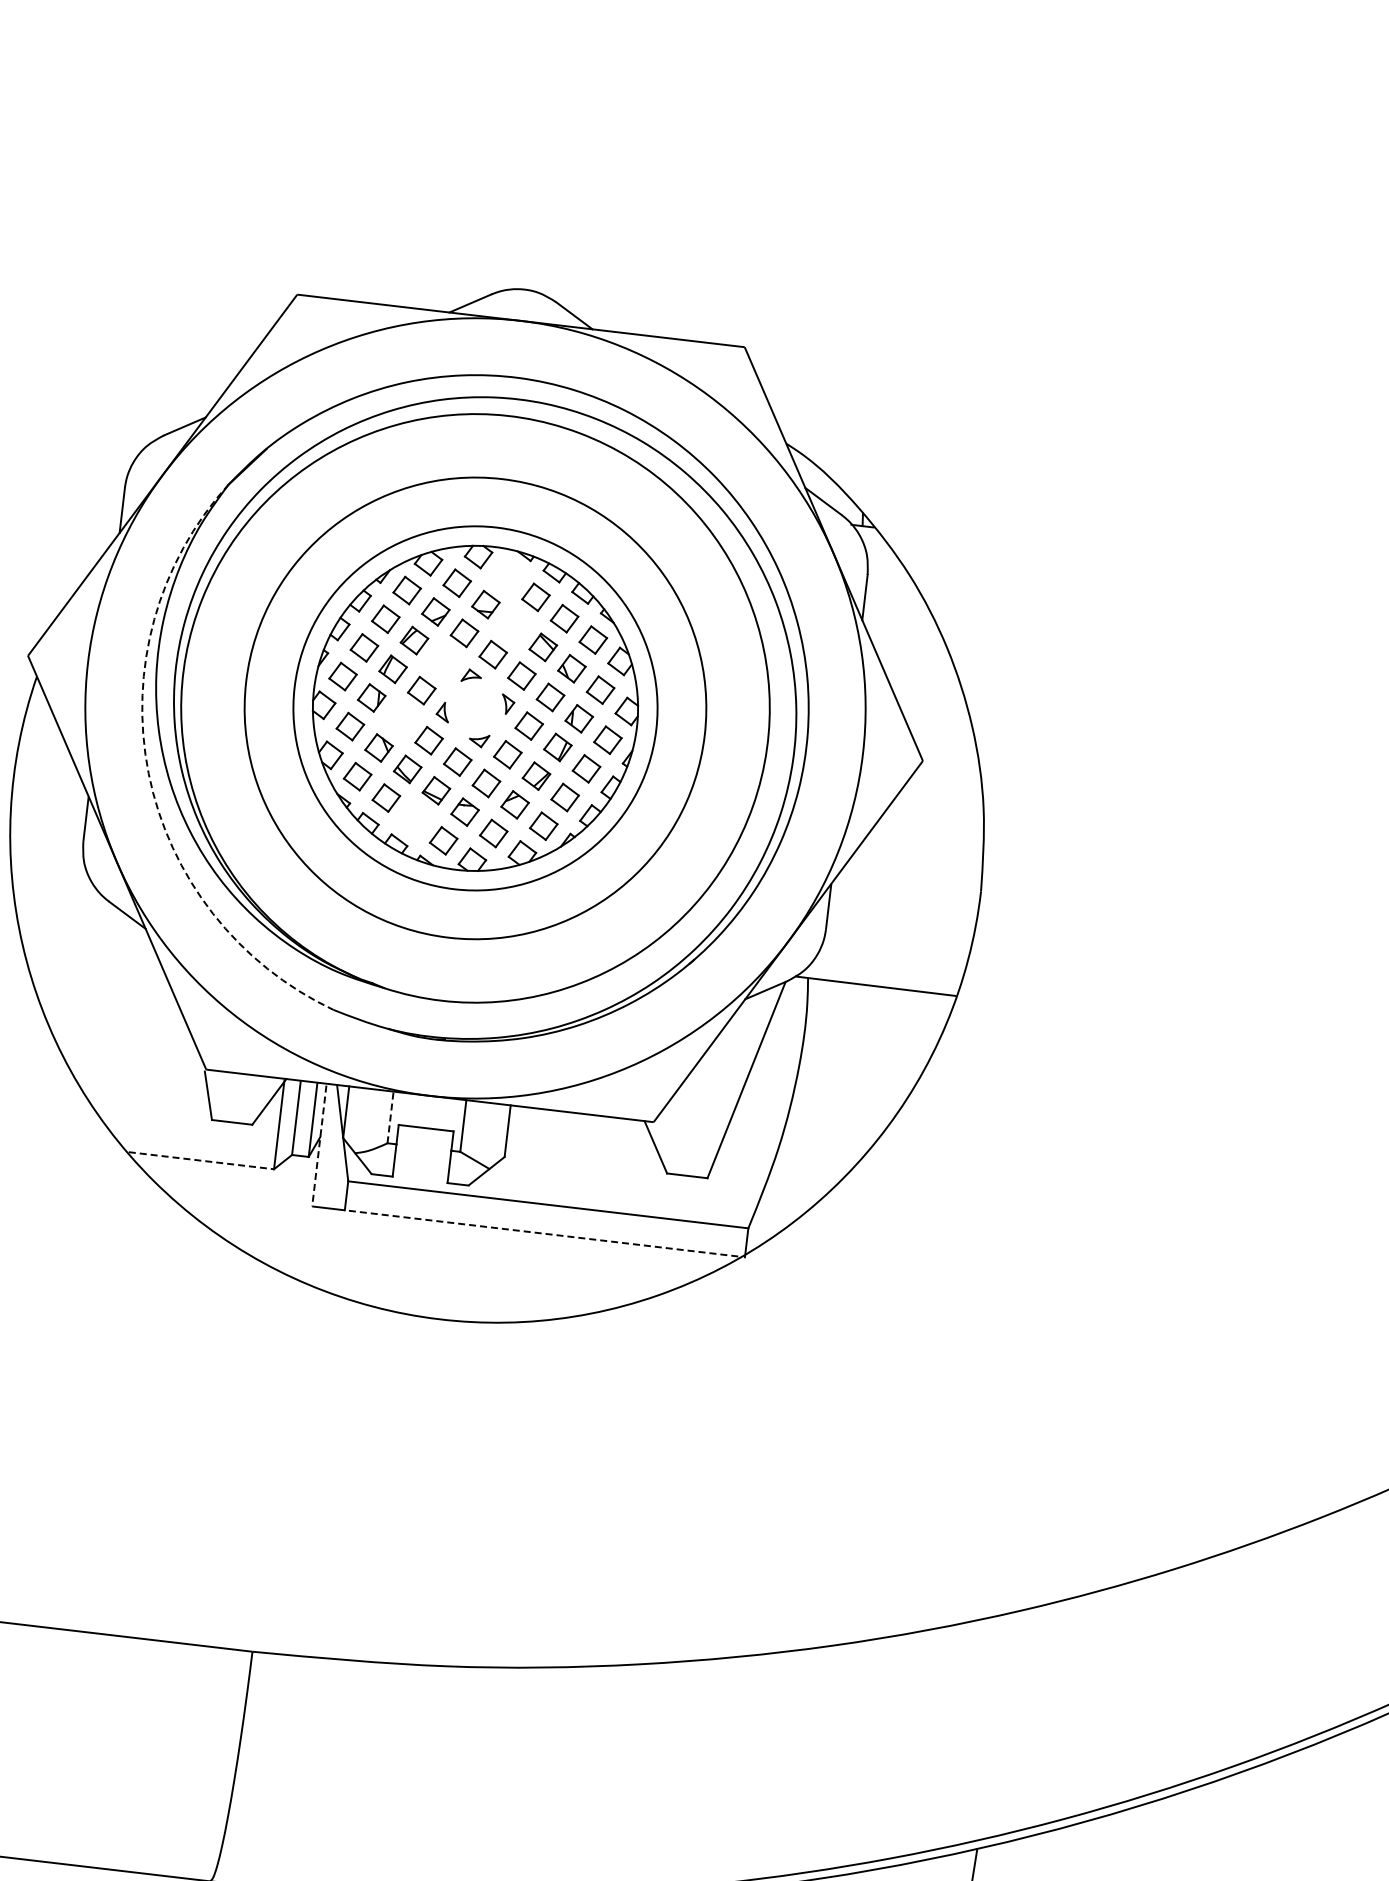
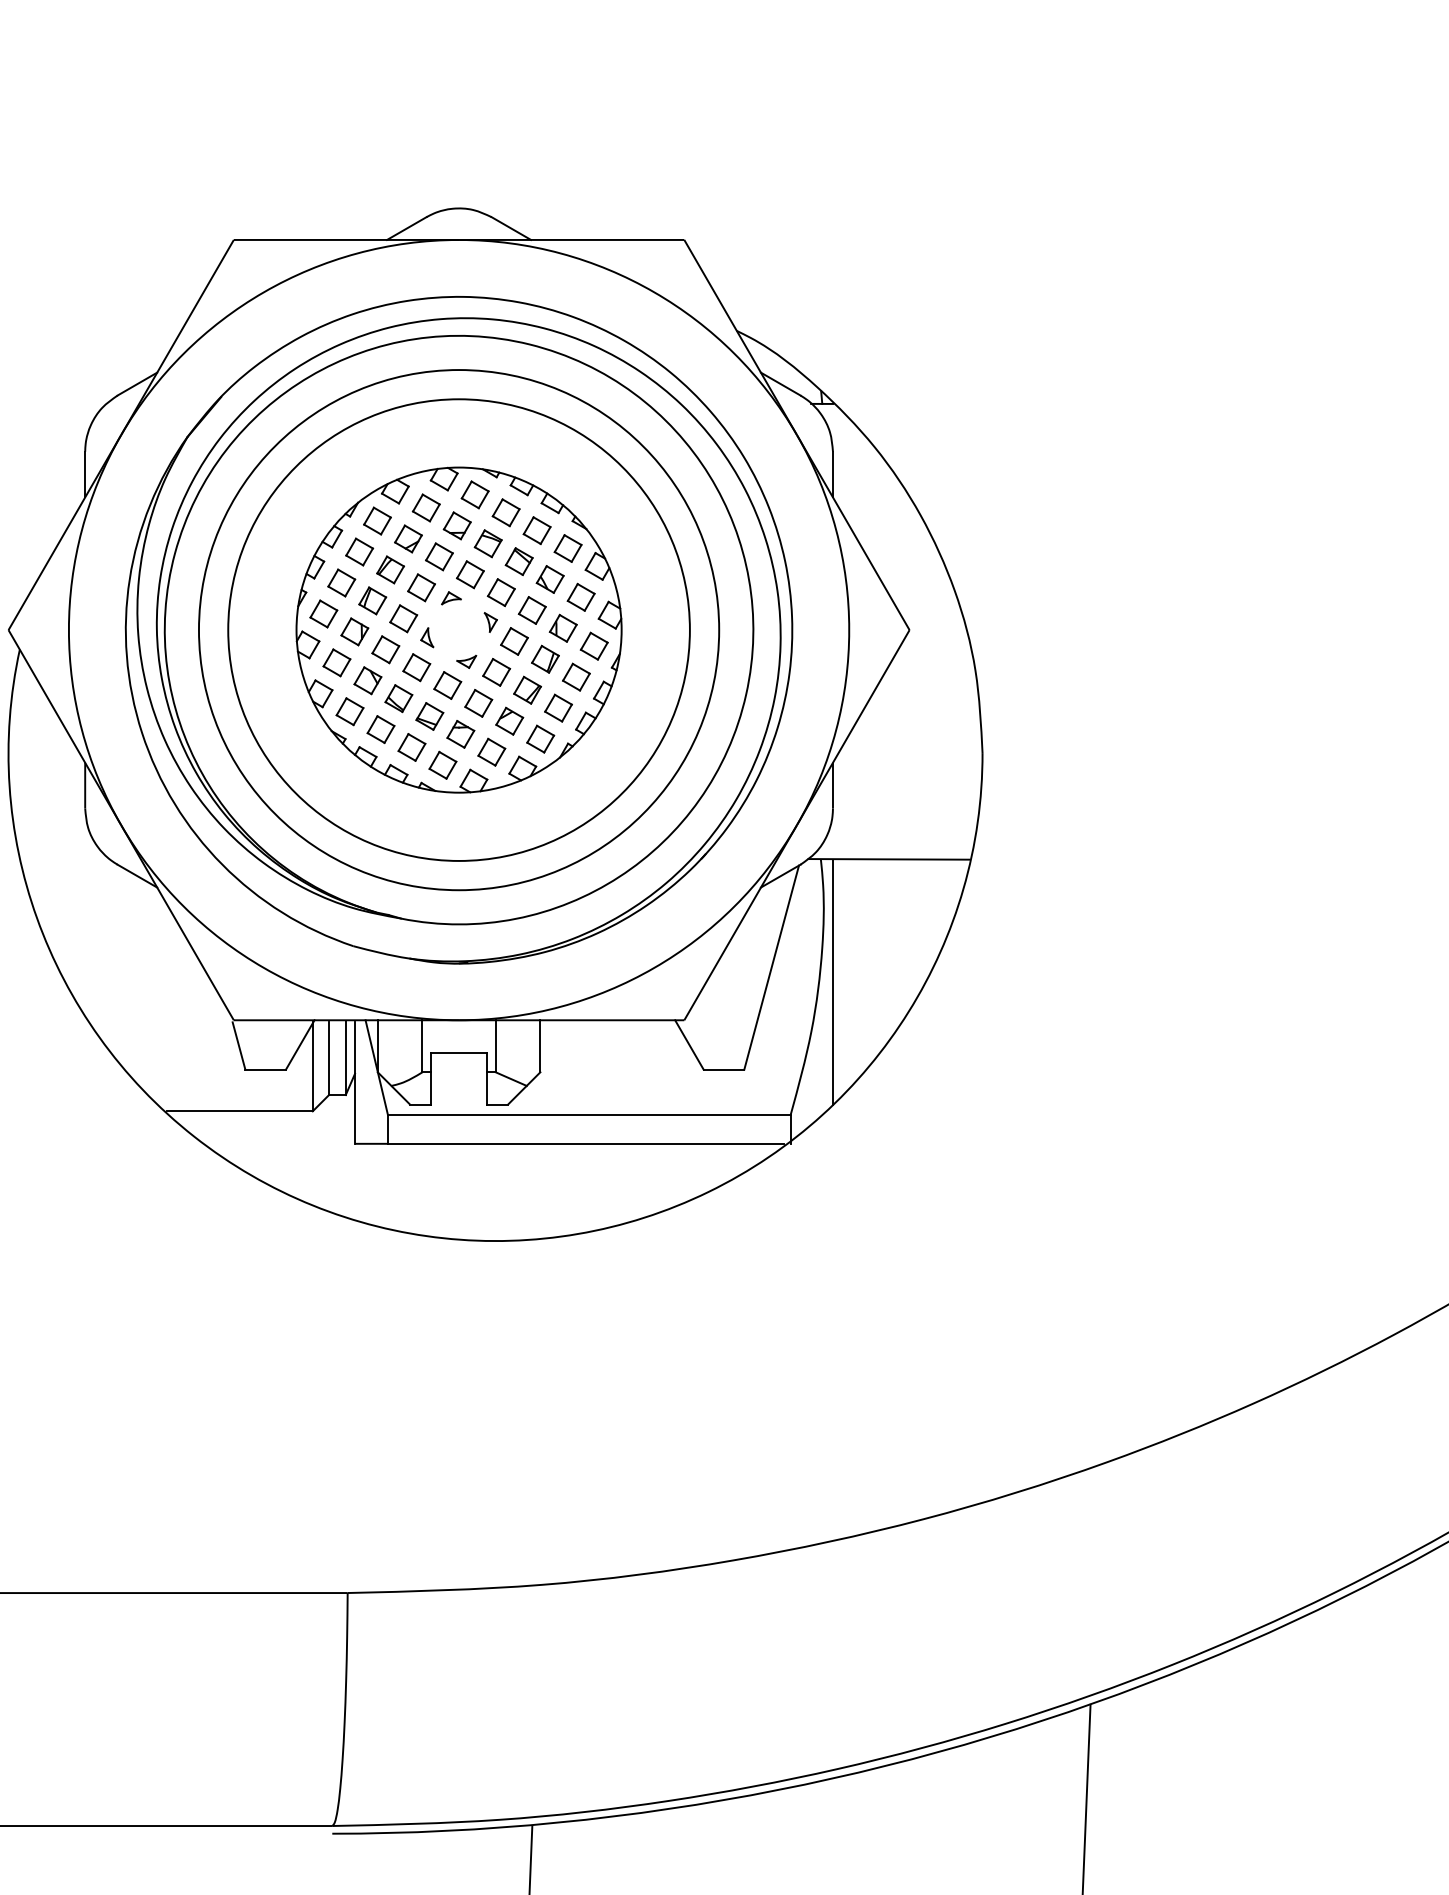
part: (506, 575) -> (474, 494), added
part: (513, 625) -> (487, 543), added
part: (443, 661) -> (421, 587), added
circle: (474, 708) -> (458, 630), size x1.43
part: (400, 719) -> (385, 649), added
arc: (149, 774) -> (142, 733), dashed -> solid
part: (414, 819) -> (411, 747), added
line: (805, 1101) -> (832, 982), added
line: (390, 1116) -> (422, 1045), dashed -> solid
line: (319, 1145) -> (355, 1082), dashed -> solid
line: (202, 1160) -> (240, 1111), dashed -> solid
line: (541, 1233) -> (585, 1143), dashed -> solid

